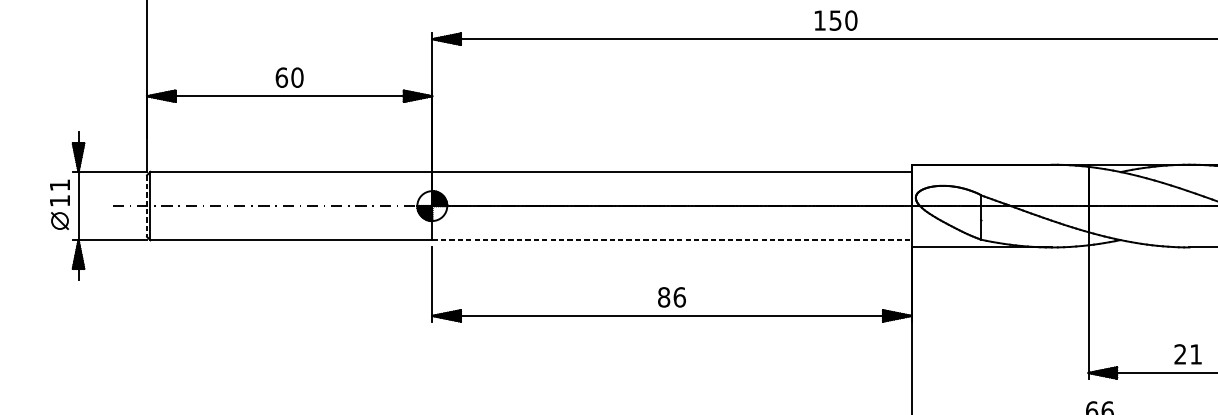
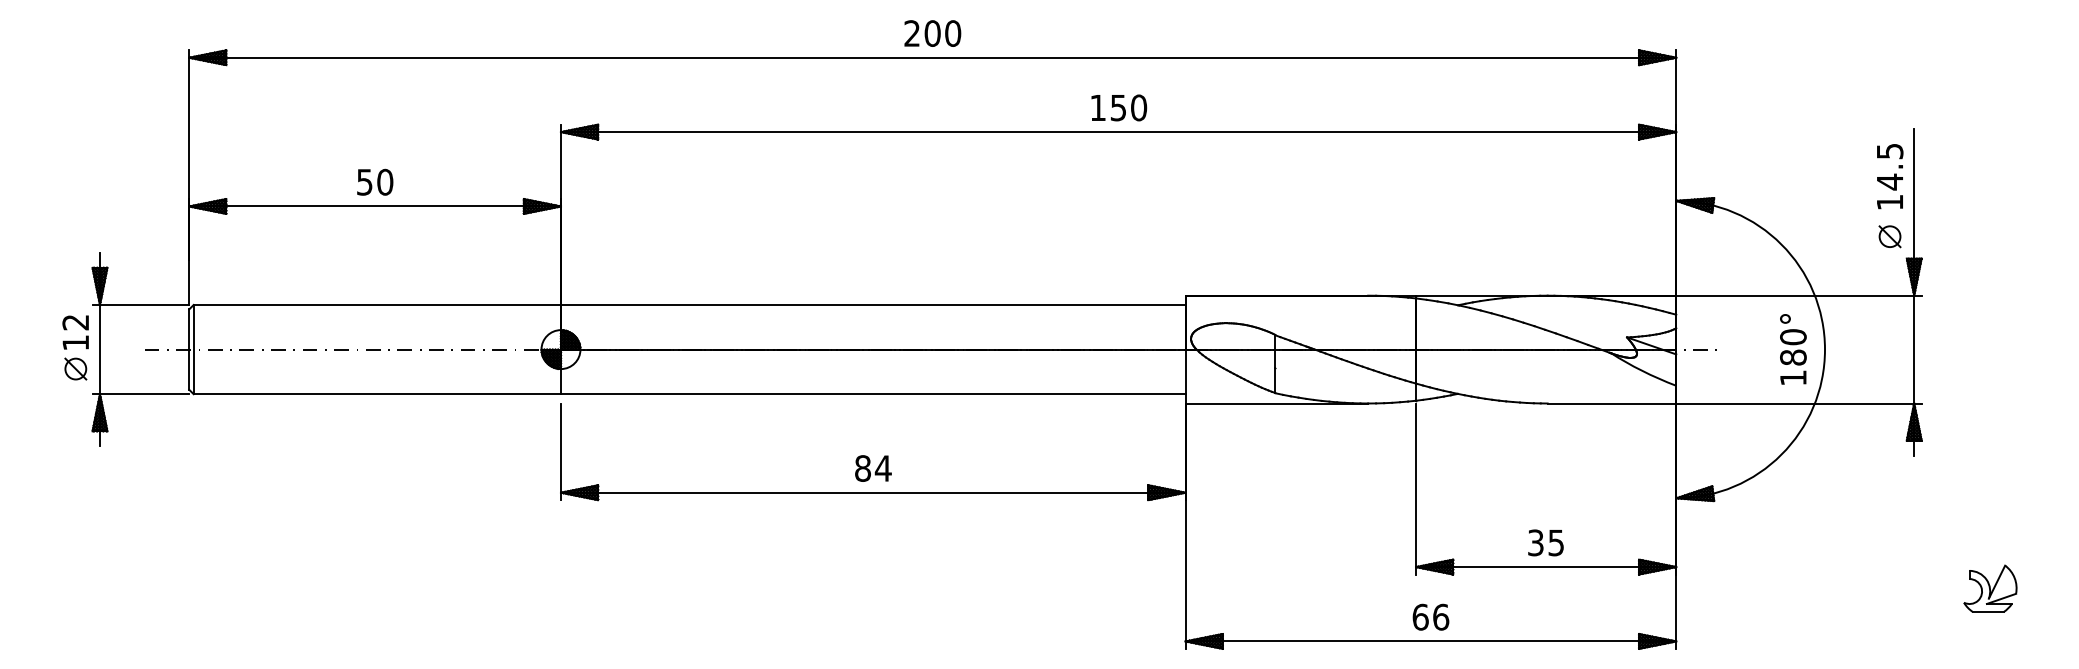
text: (836, 20) -> (1119, 107), moved
text: (281, 77) -> (364, 181), 60 -> 50
text: (59, 185) -> (75, 322), 11 -> 12
line: (147, 206) -> (189, 350), dashed -> solid
line: (672, 240) -> (873, 394), dashed -> solid
text: (679, 297) -> (882, 468), 86 -> 84
text: (1187, 354) -> (1545, 542), 21 -> 35

